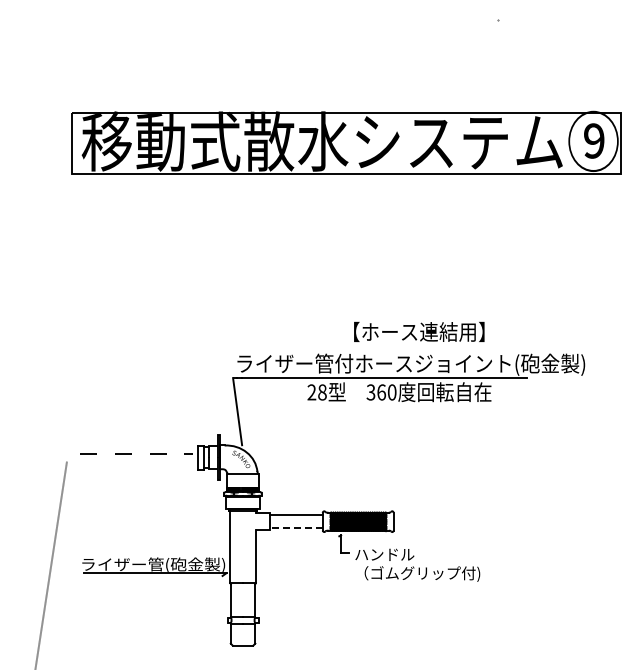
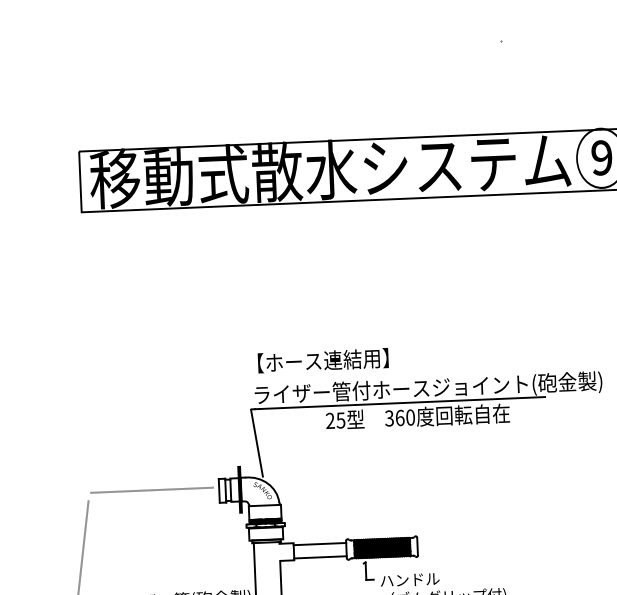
text: (419, 331) -> (323, 360), moved
text: (322, 392) -> (341, 420), 28 -> 25
line: (295, 528) -> (319, 557), dashed -> solid

